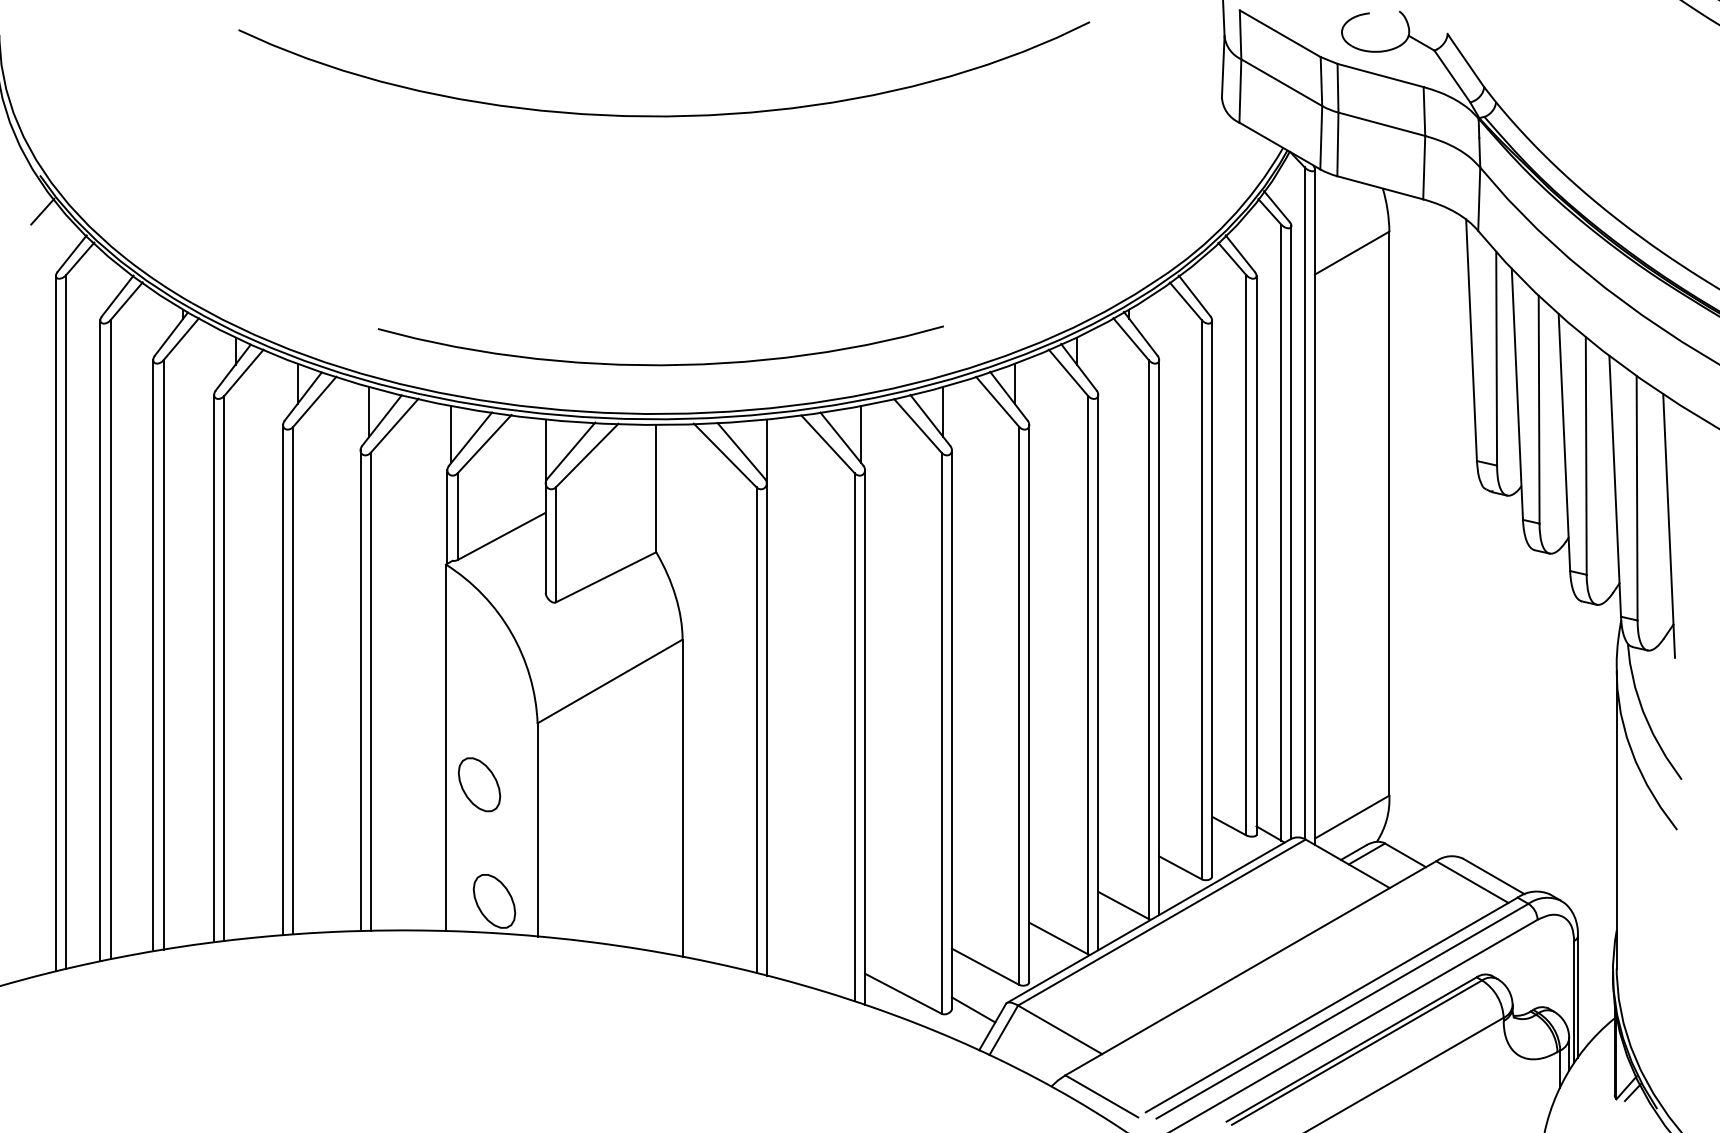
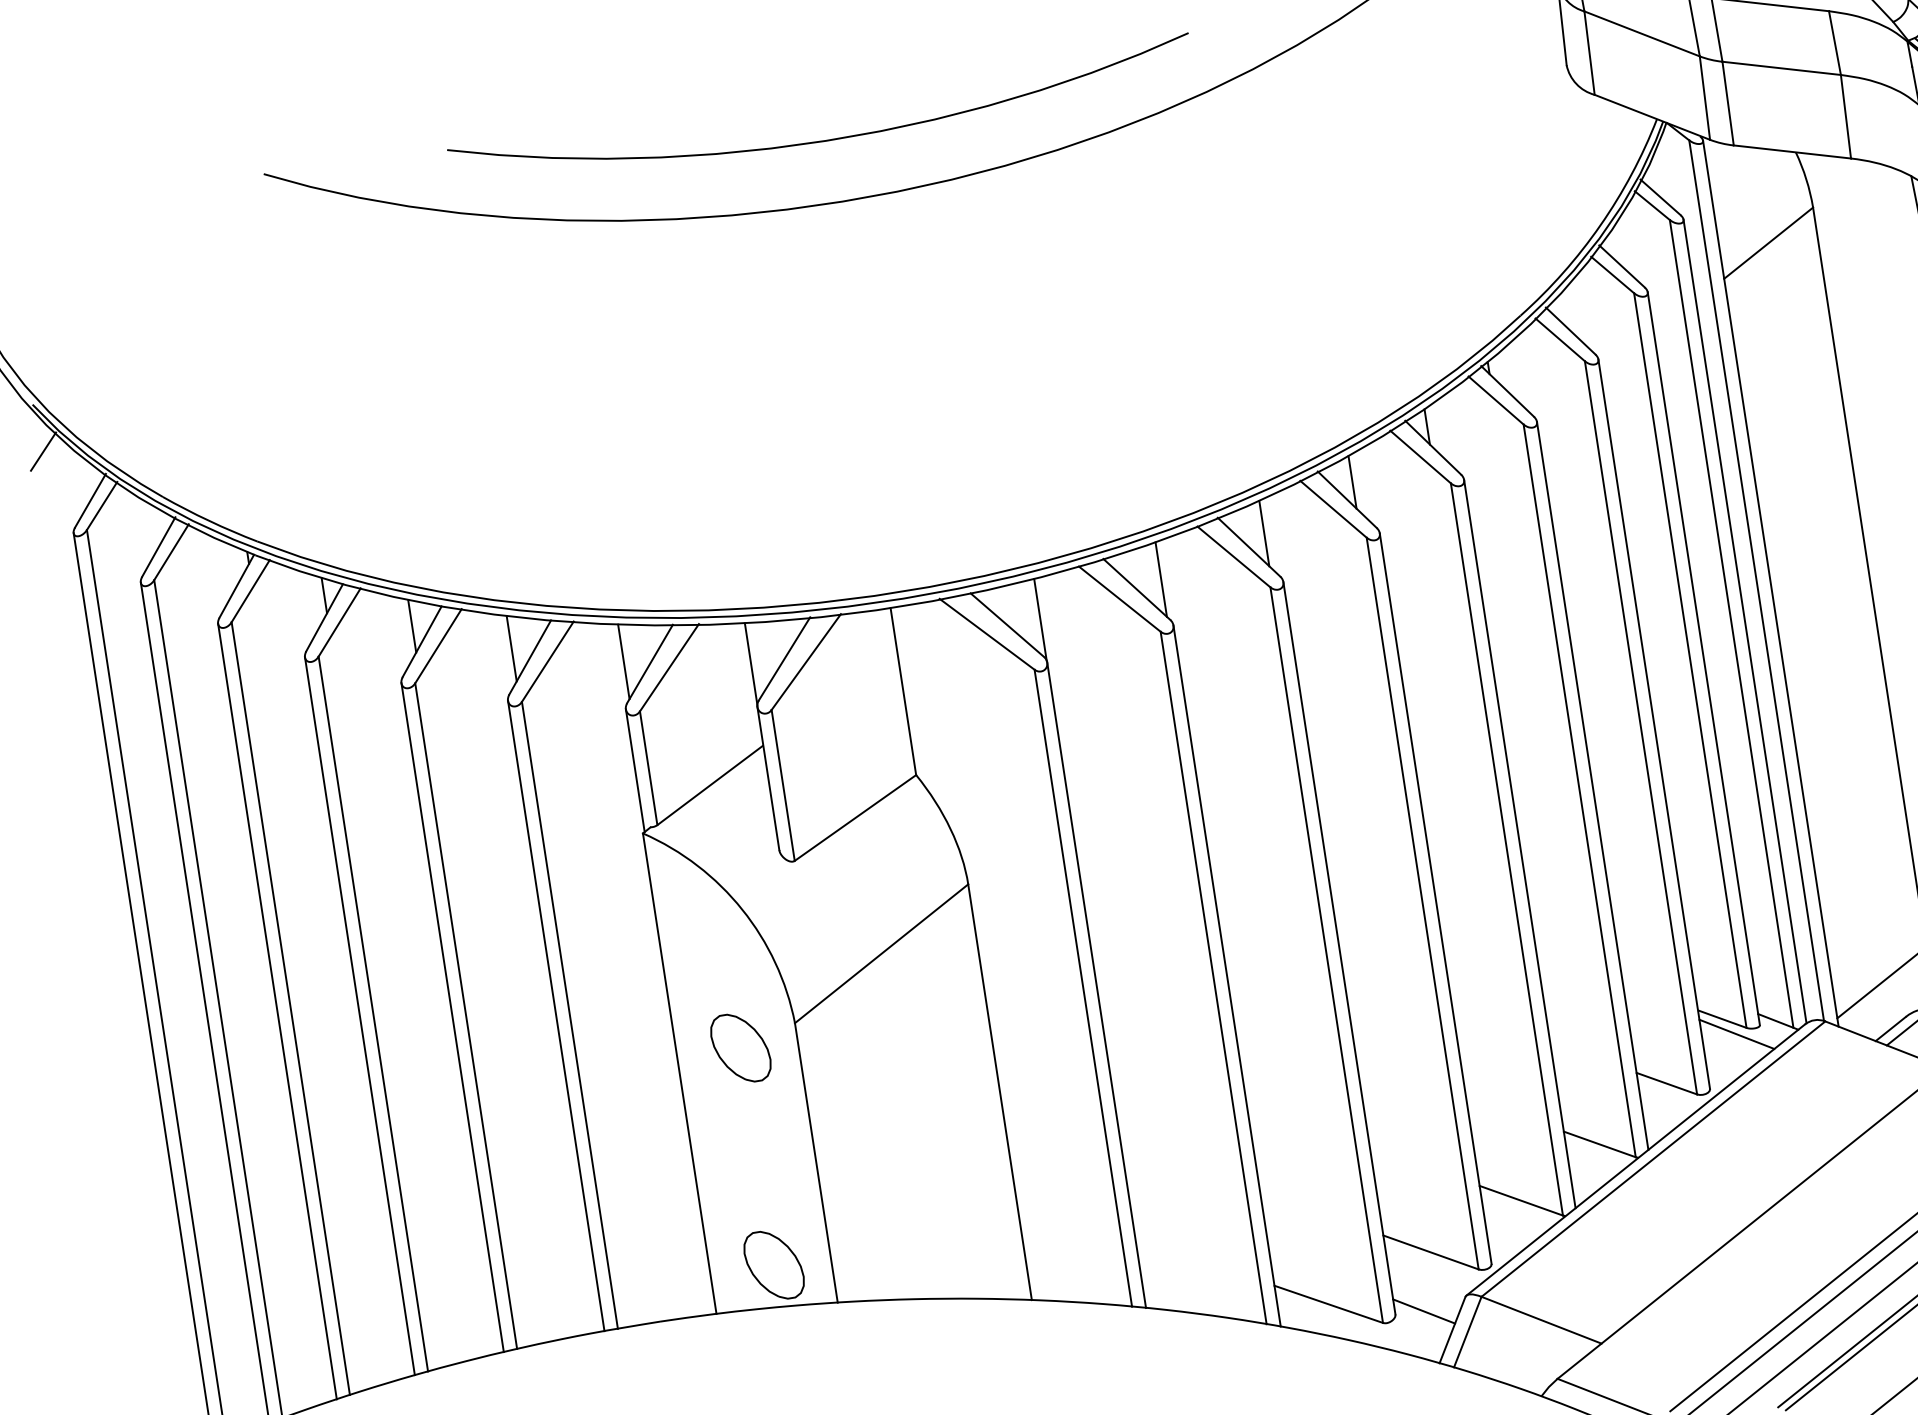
curve: (660, 364) -> (824, 139), moved
part: (479, 784) -> (740, 1047), moved
line: (1238, 838) -> (1737, 1033), added

